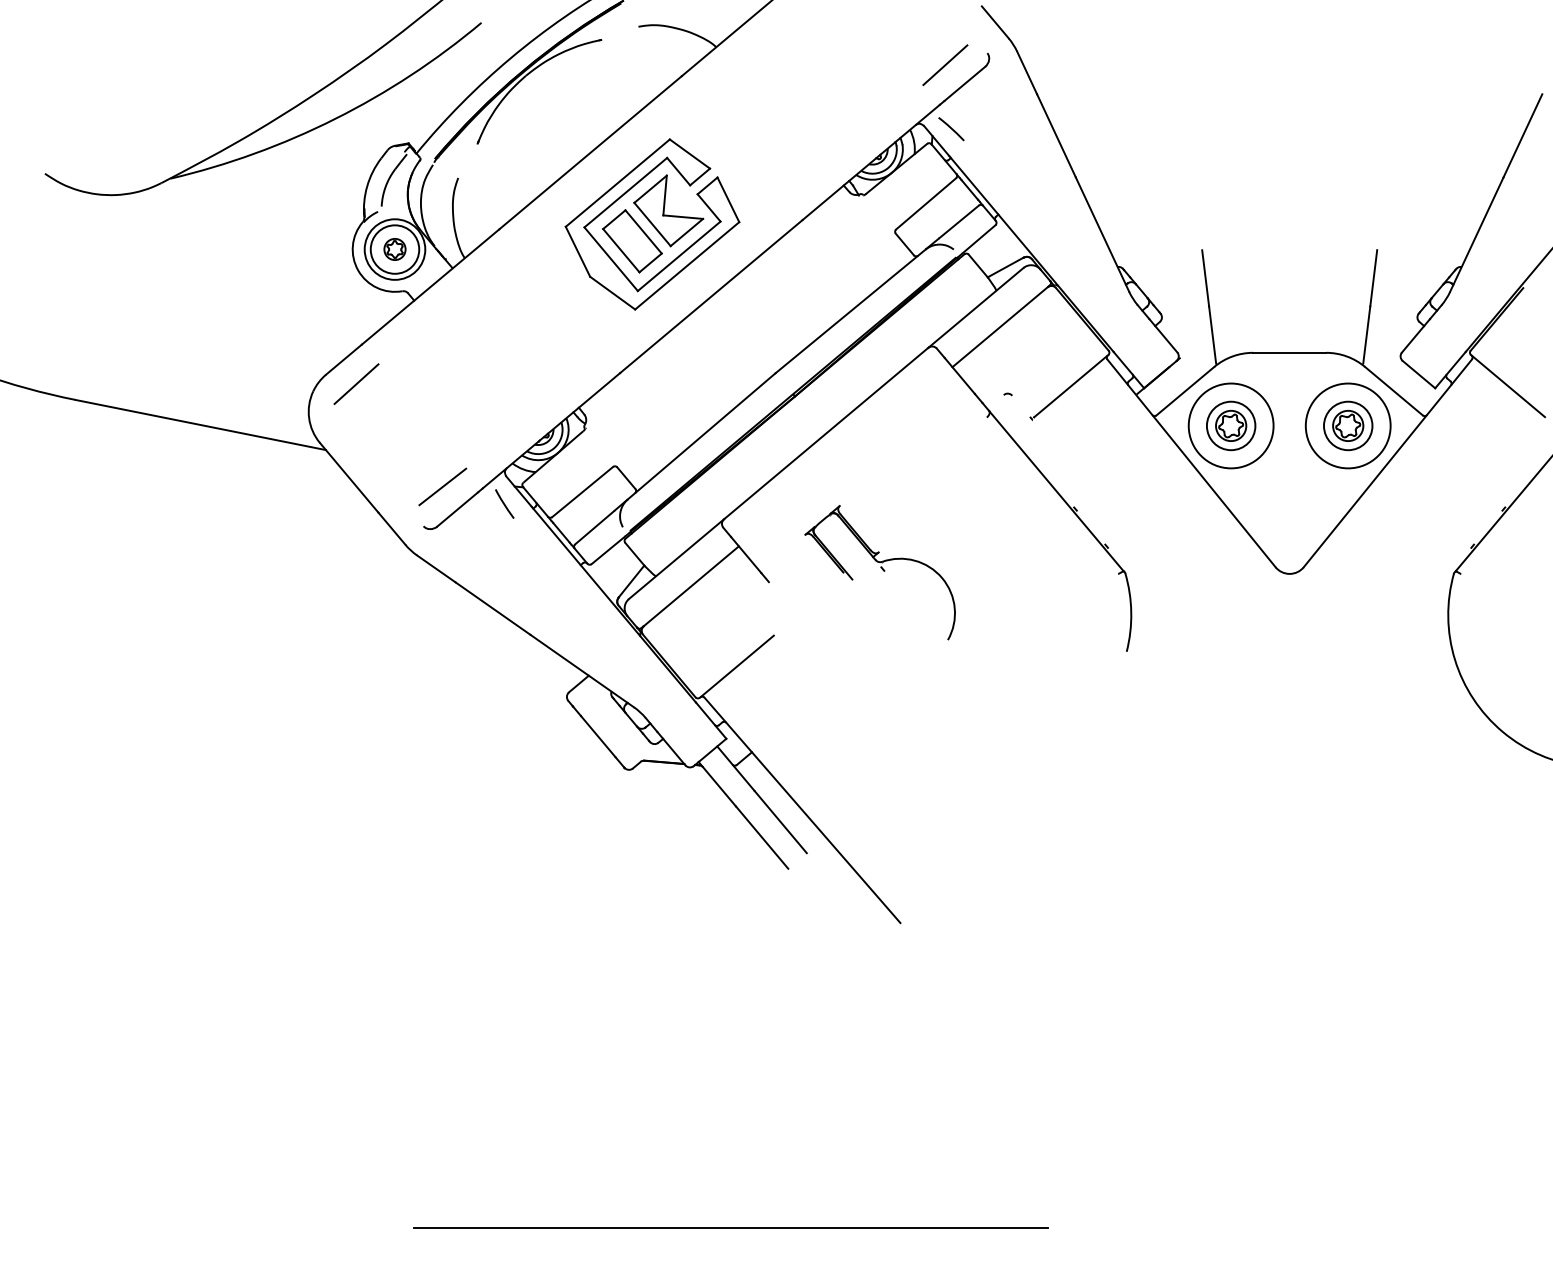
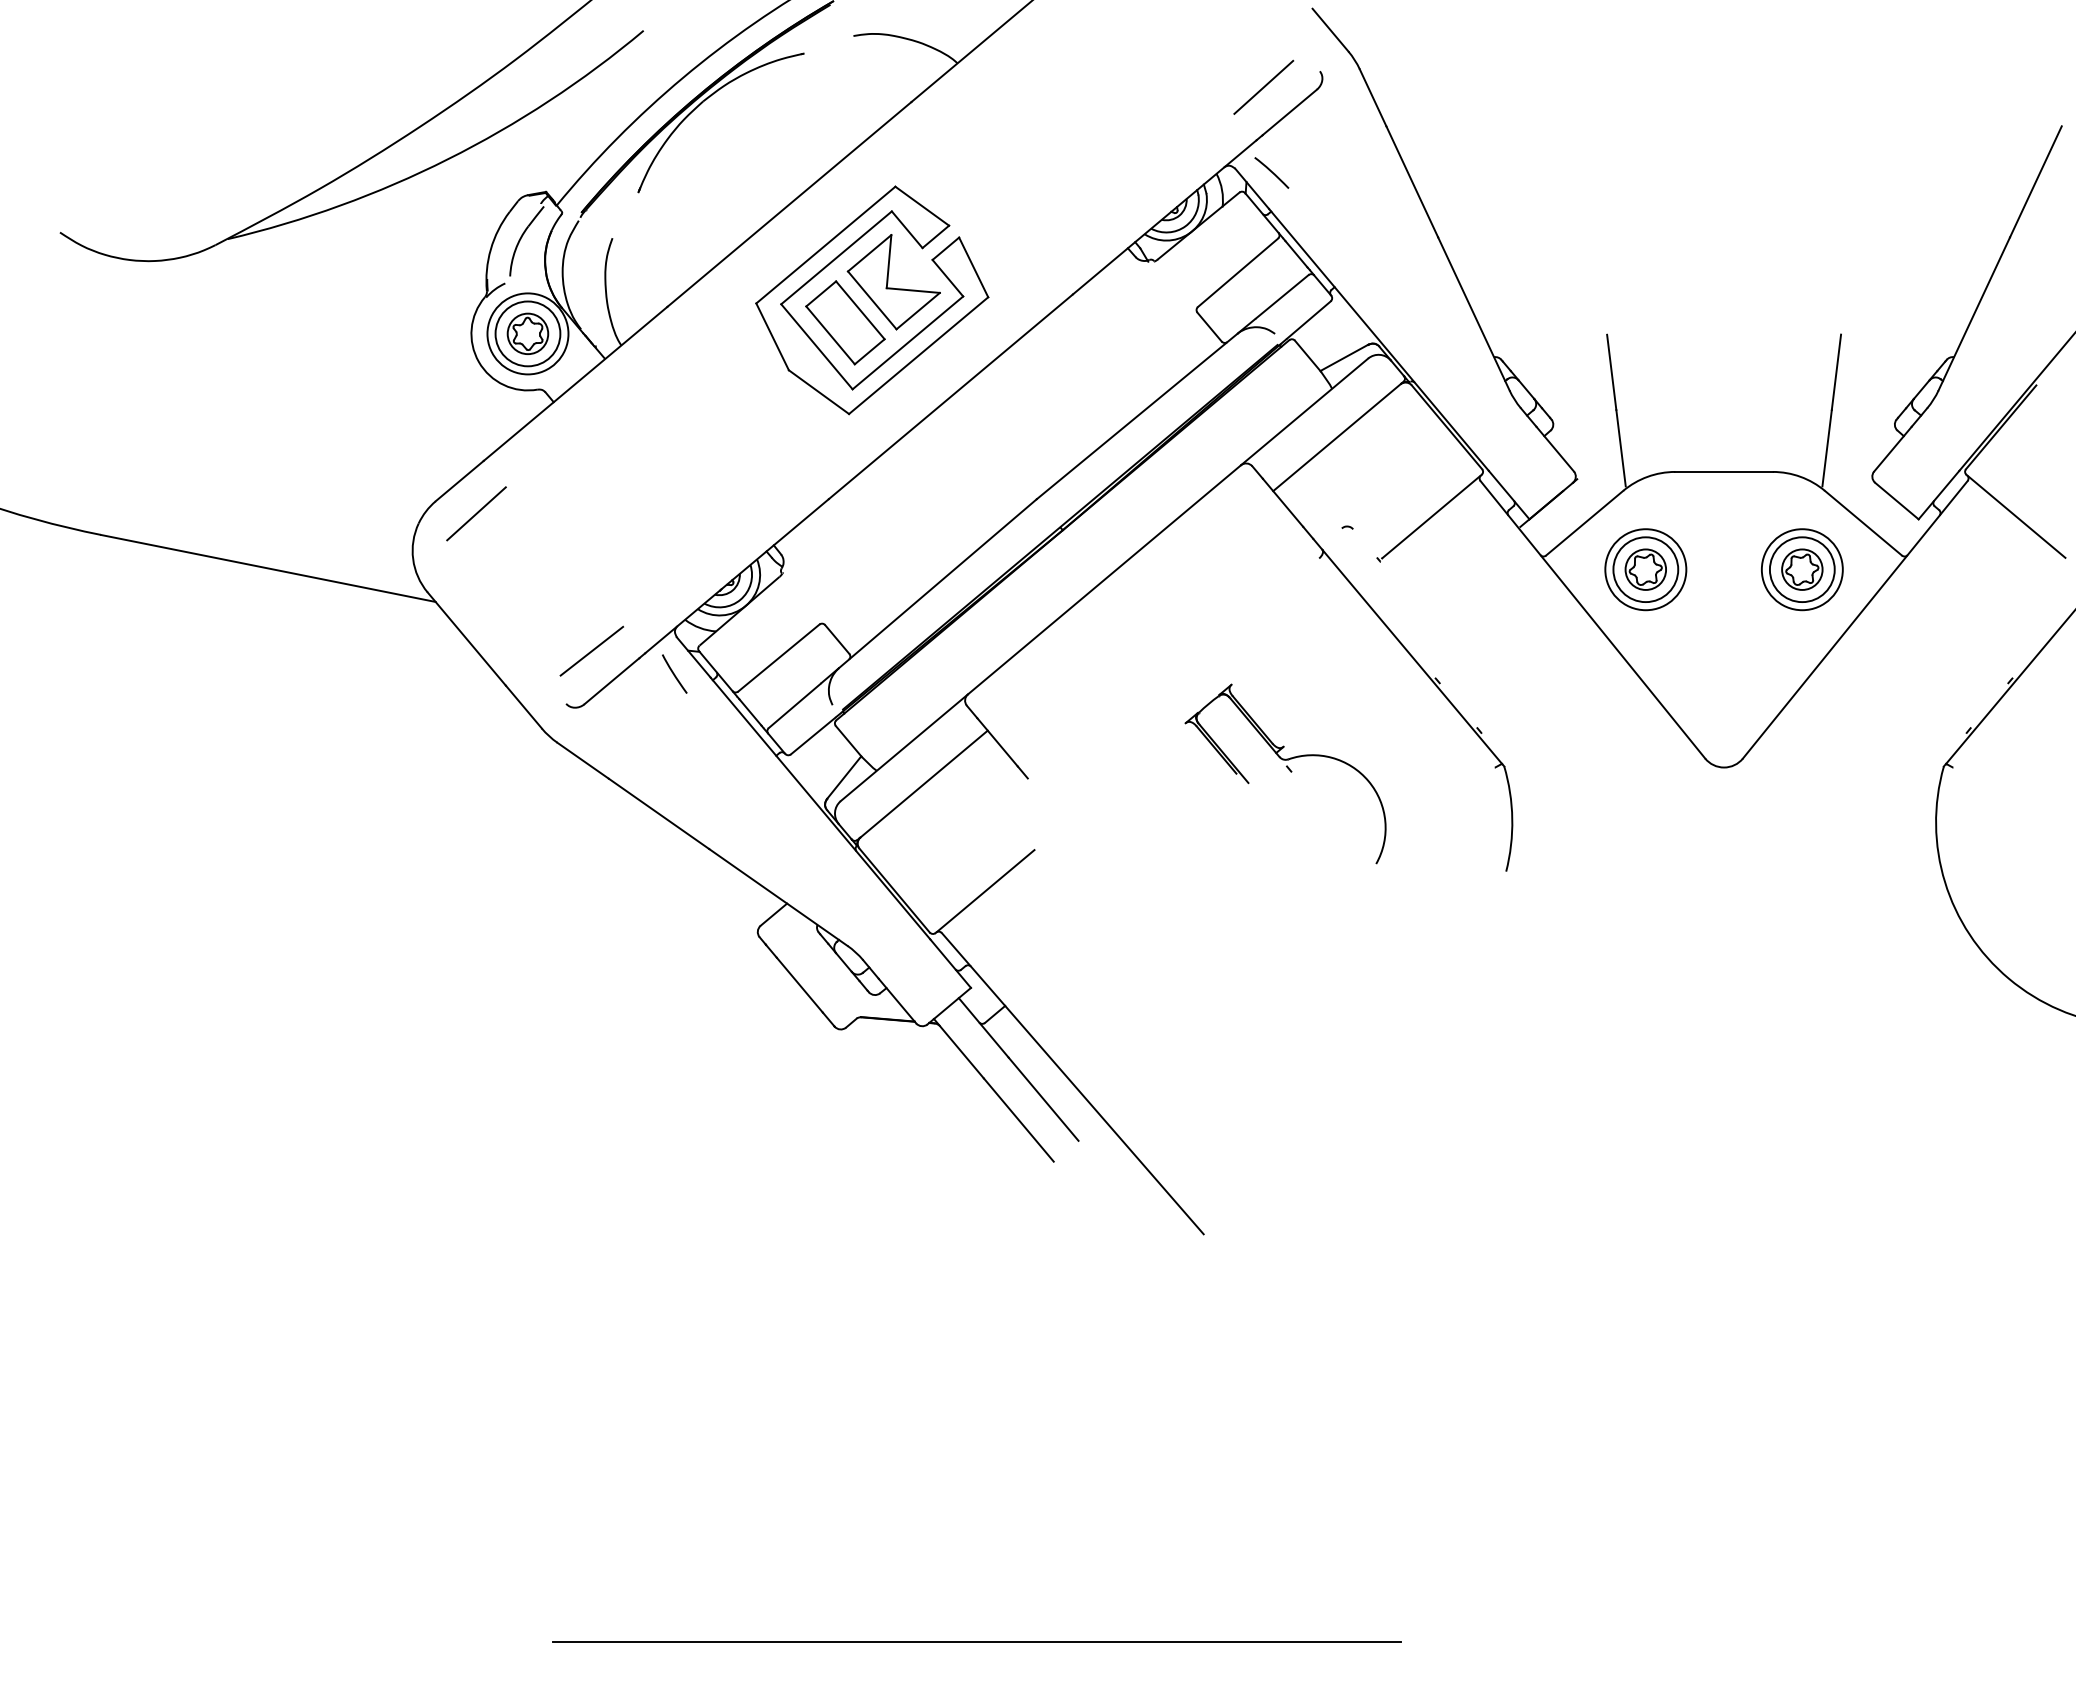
part: (394, 249) -> (527, 333), size x1.43
circle: (1230, 425) -> (1645, 569), size x0.71
circle: (1347, 425) -> (1801, 569), size x0.71
part: (880, 572) -> (1285, 773), moved

